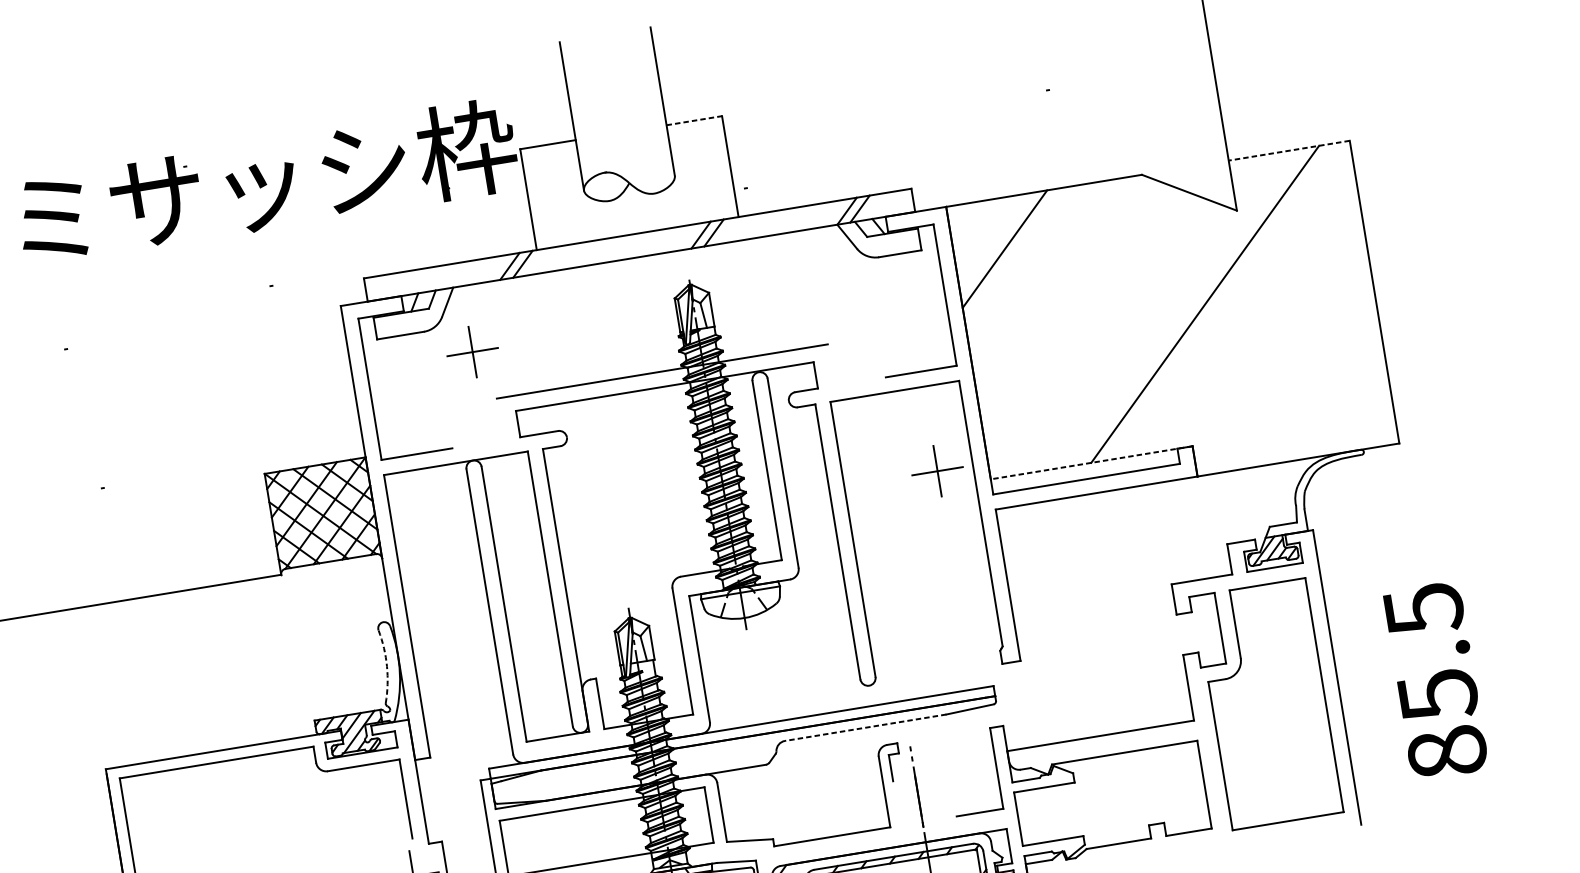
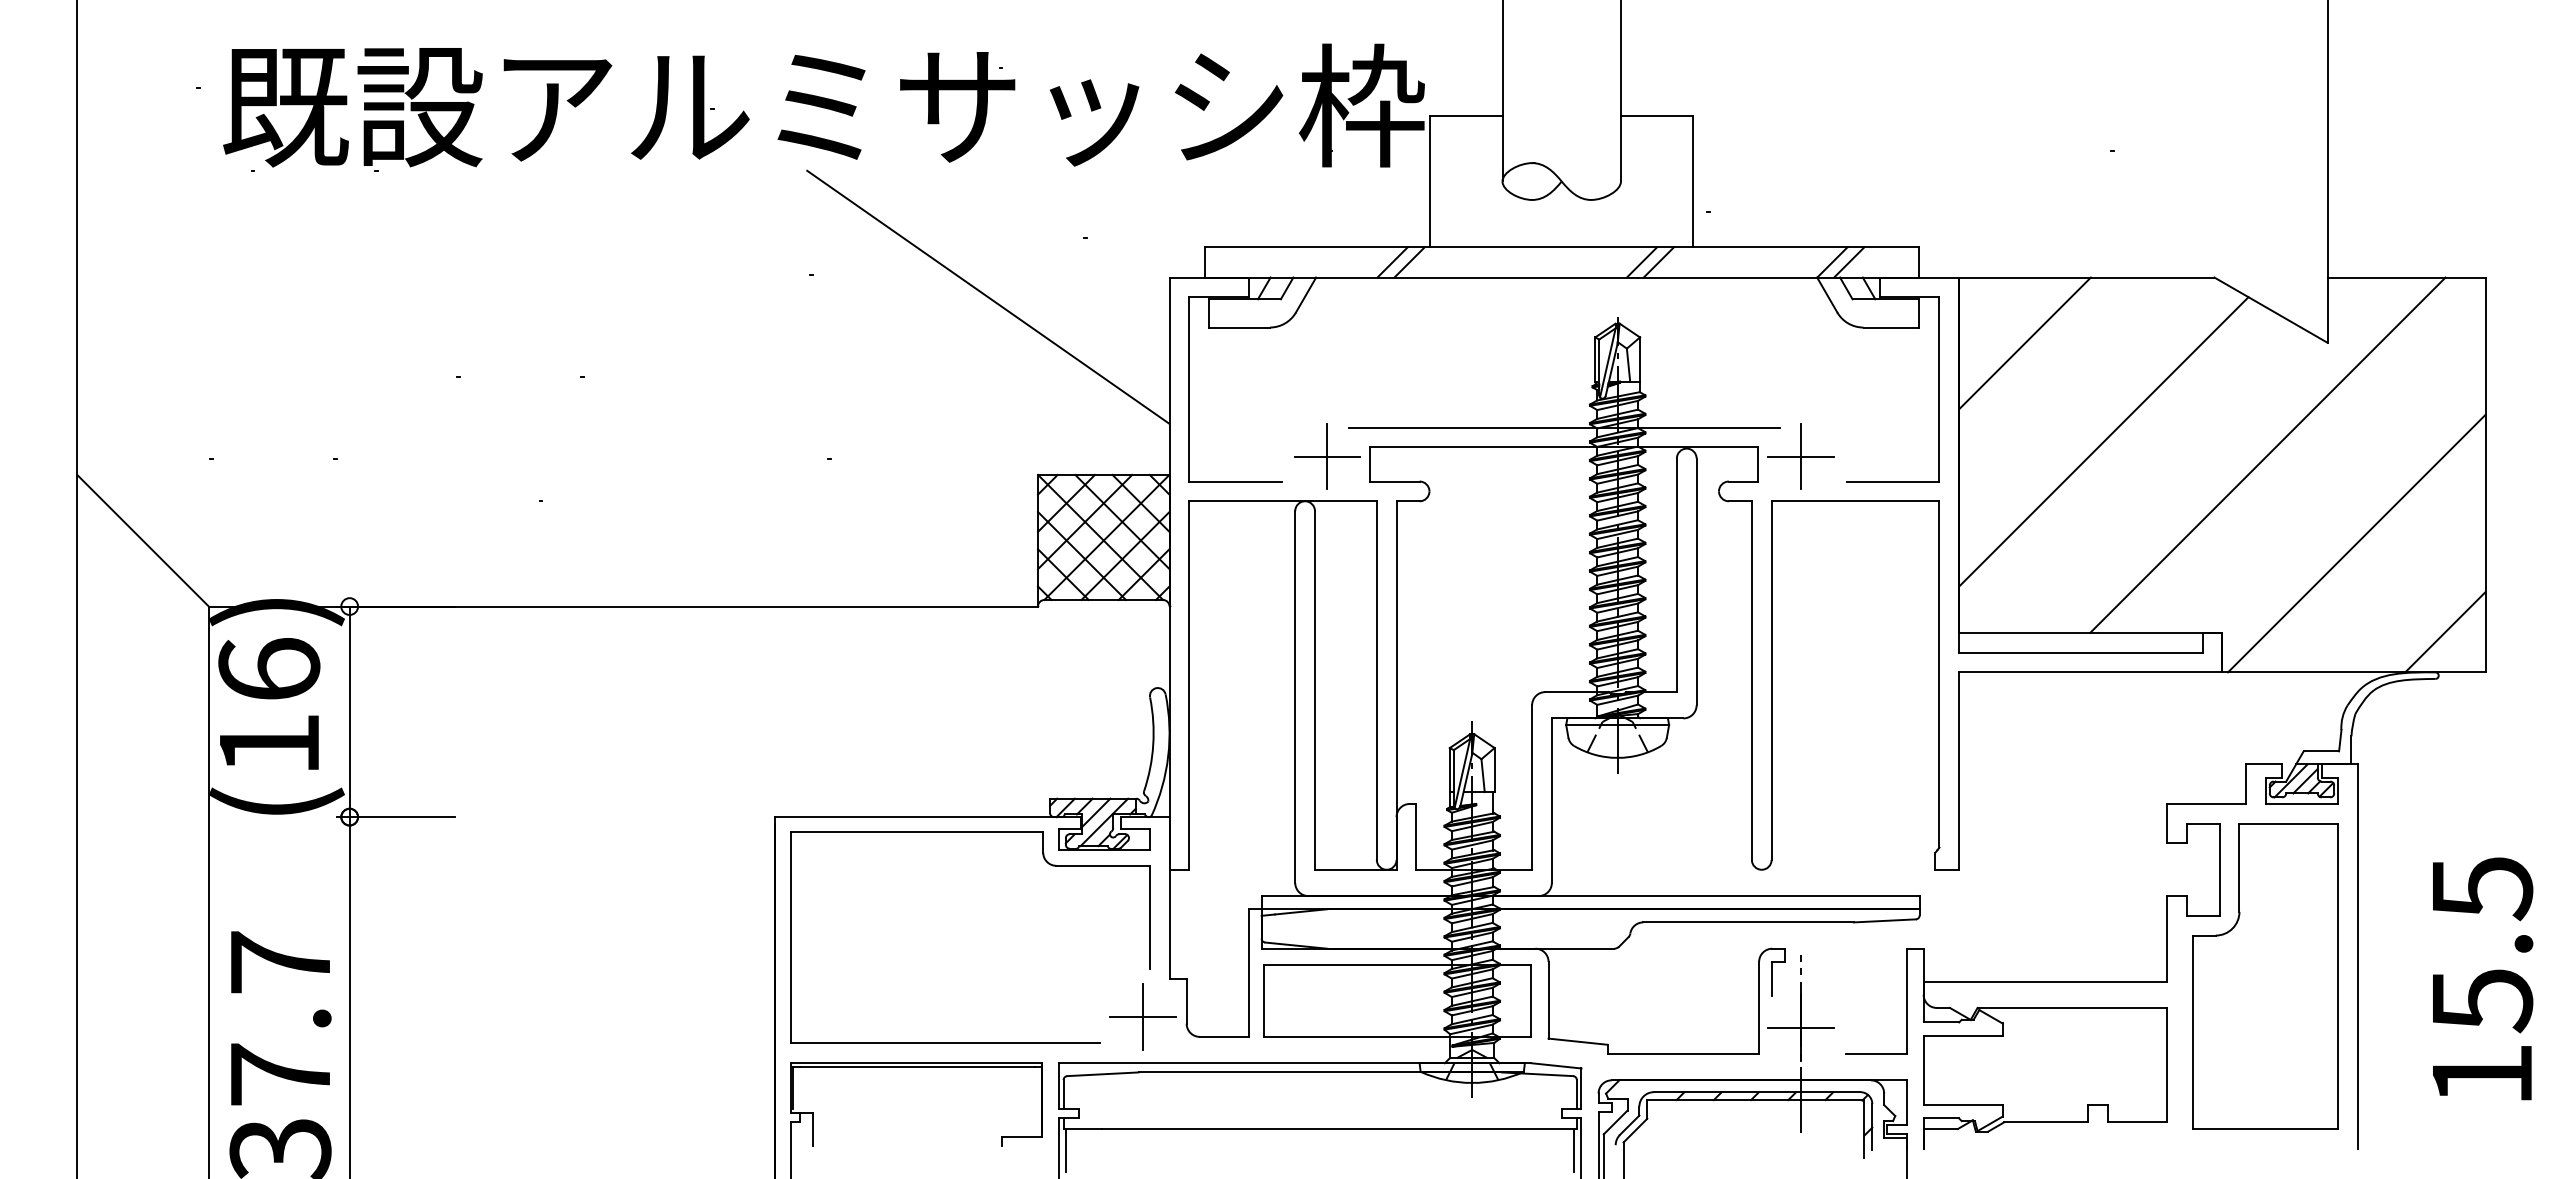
line: (694, 120) -> (1657, 115), dashed -> solid
line: (1289, 150) -> (2406, 277), dashed -> solid
line: (1077, 314) -> (2103, 441), added
line: (204, 343) -> (988, 296), added
part: (472, 352) -> (1327, 456), moved
line: (1284, 360) -> (2356, 543), added
line: (1363, 417) -> (2445, 632), added
line: (1091, 462) -> (2090, 632), dashed -> solid
part: (937, 471) -> (1800, 456), moved
arc: (387, 666) -> (1153, 744), dashed -> solid
line: (865, 727) -> (1748, 922), dashed -> solid
text: (1447, 752) -> (2482, 1074), 85.5 -> 15.5
line: (919, 801) -> (1801, 1027), added

